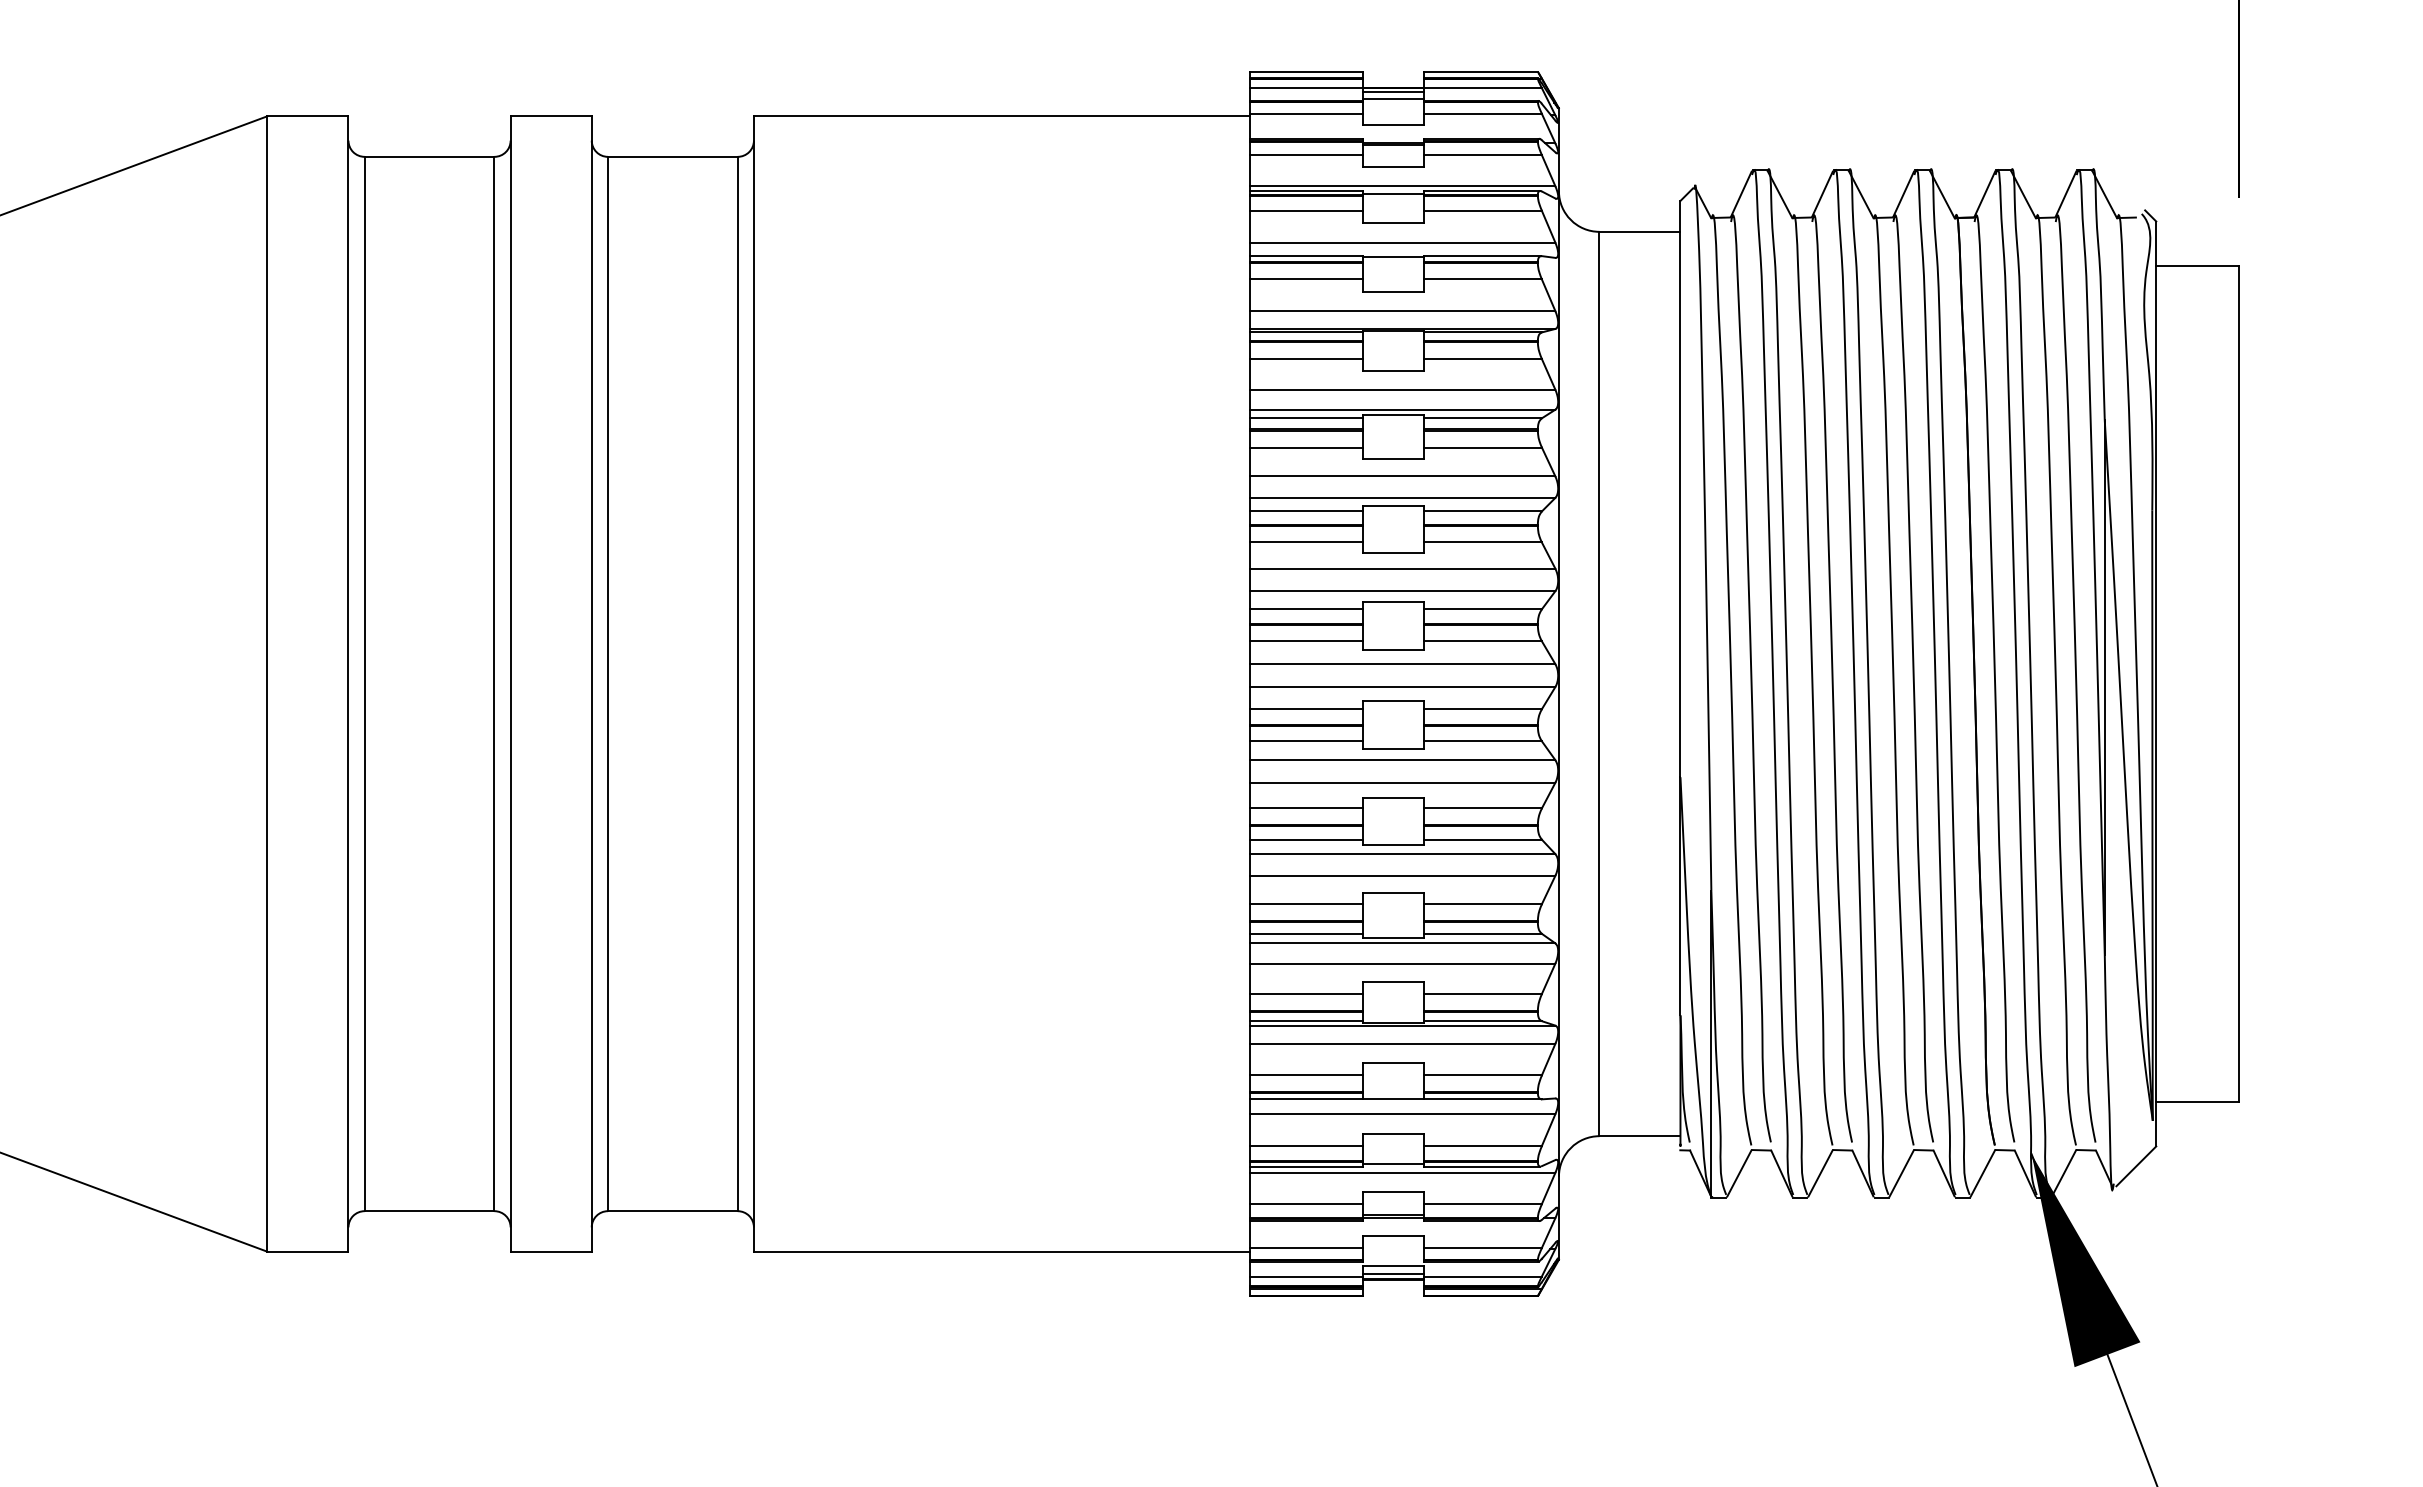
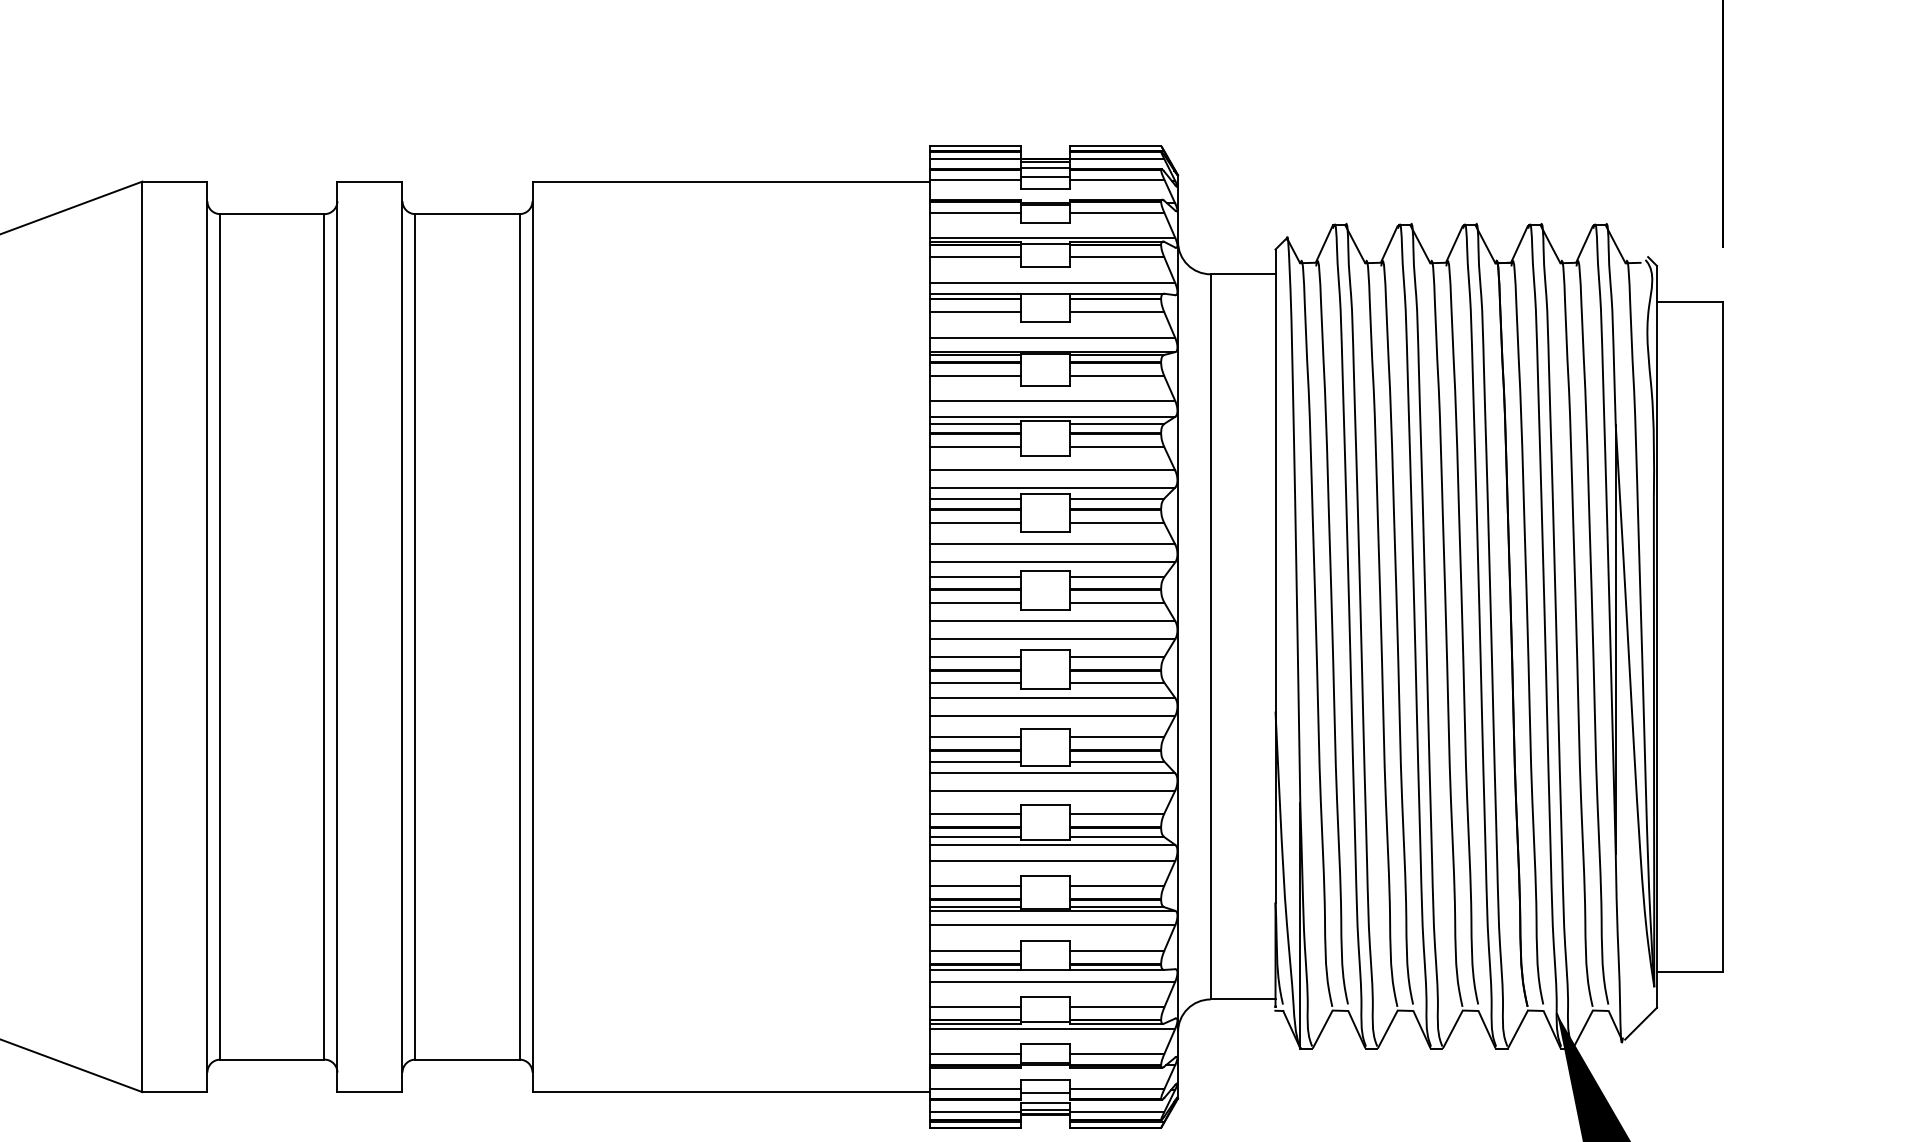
line: (1393, 110) -> (1045, 176), added
line: (1393, 1252) -> (1045, 1092), added

